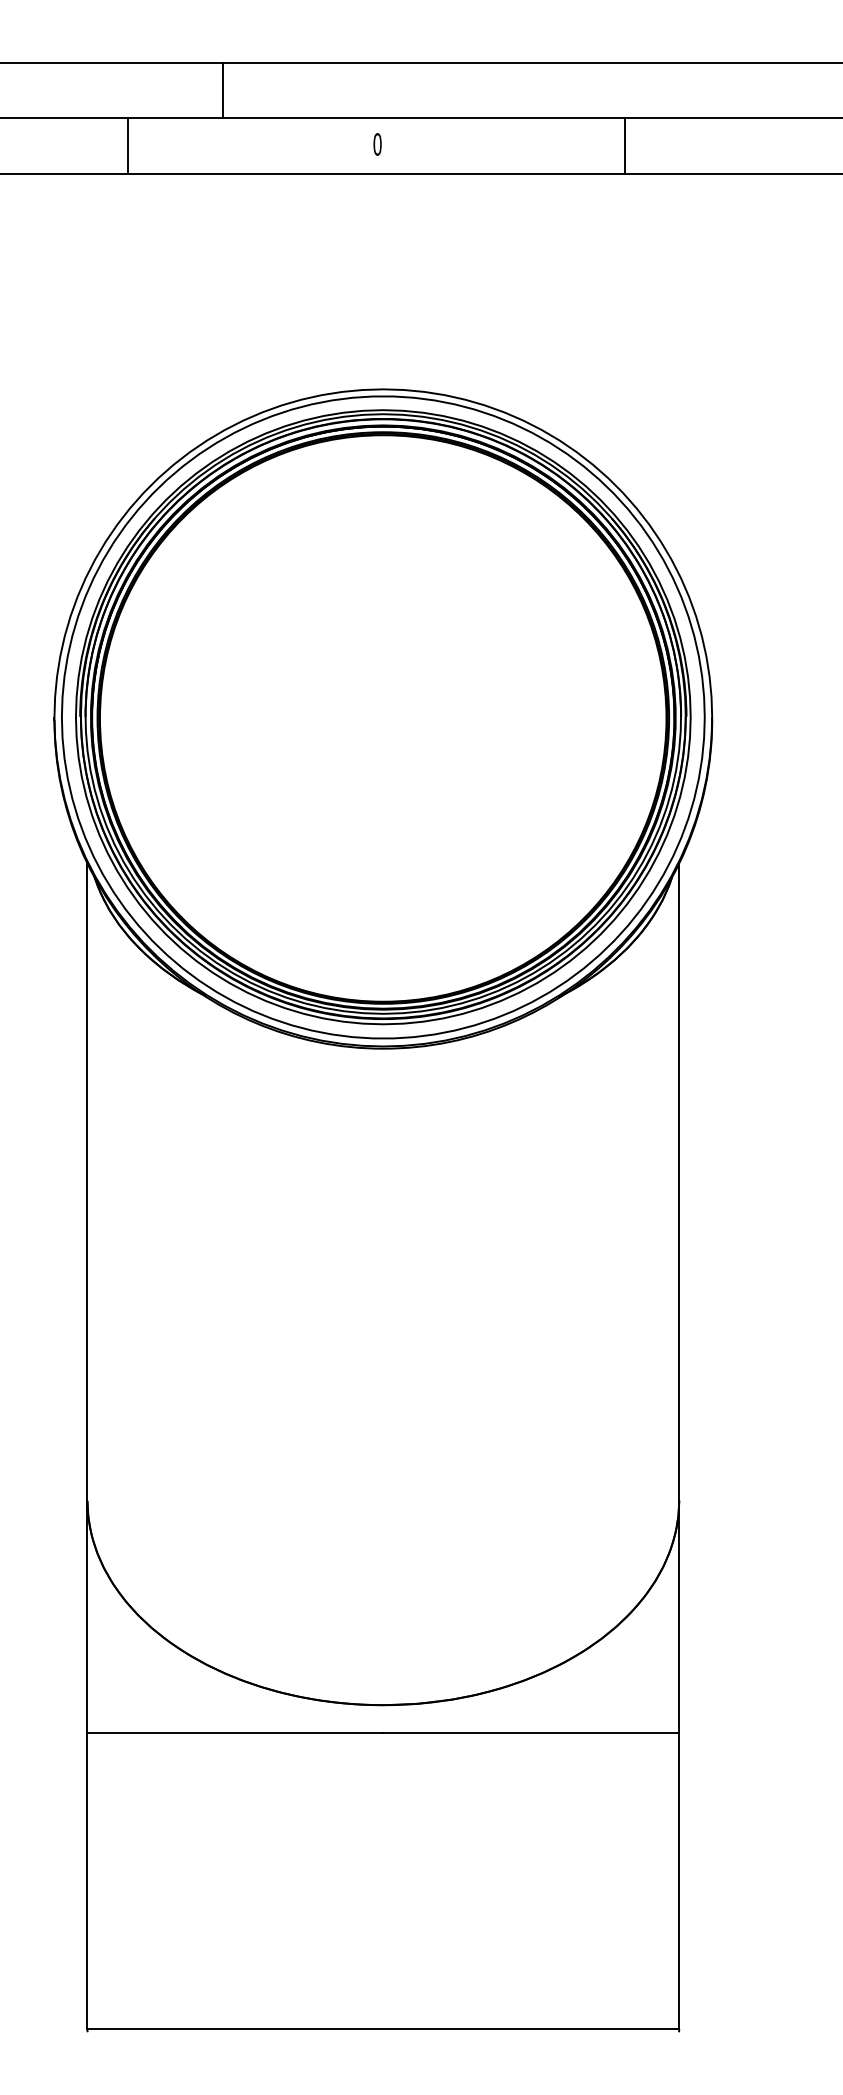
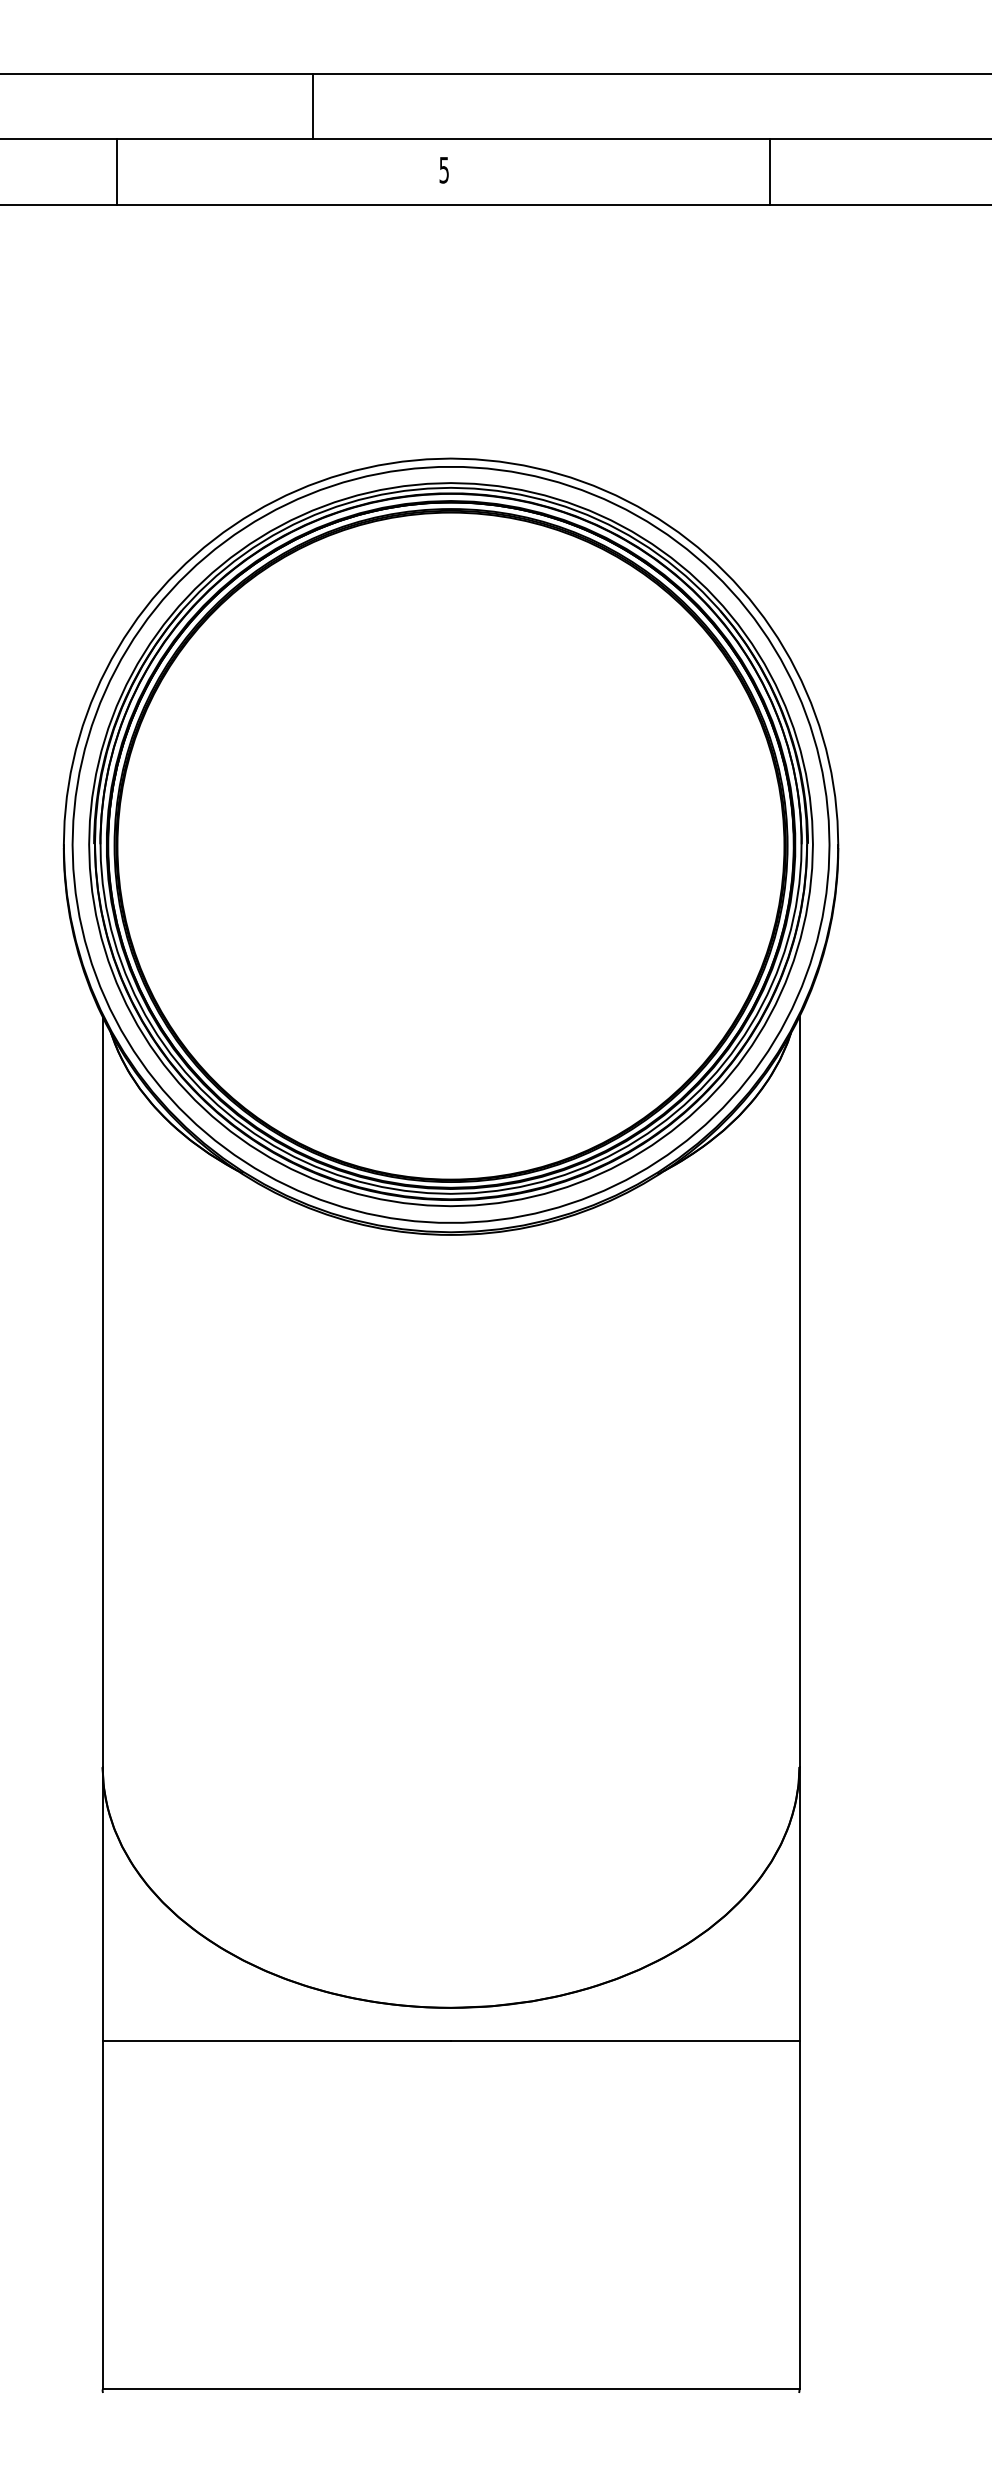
line: (223, 90) -> (313, 106), moved
text: (377, 143) -> (444, 169), 0 -> 5
line: (128, 145) -> (117, 171), moved
line: (624, 145) -> (770, 171), moved

